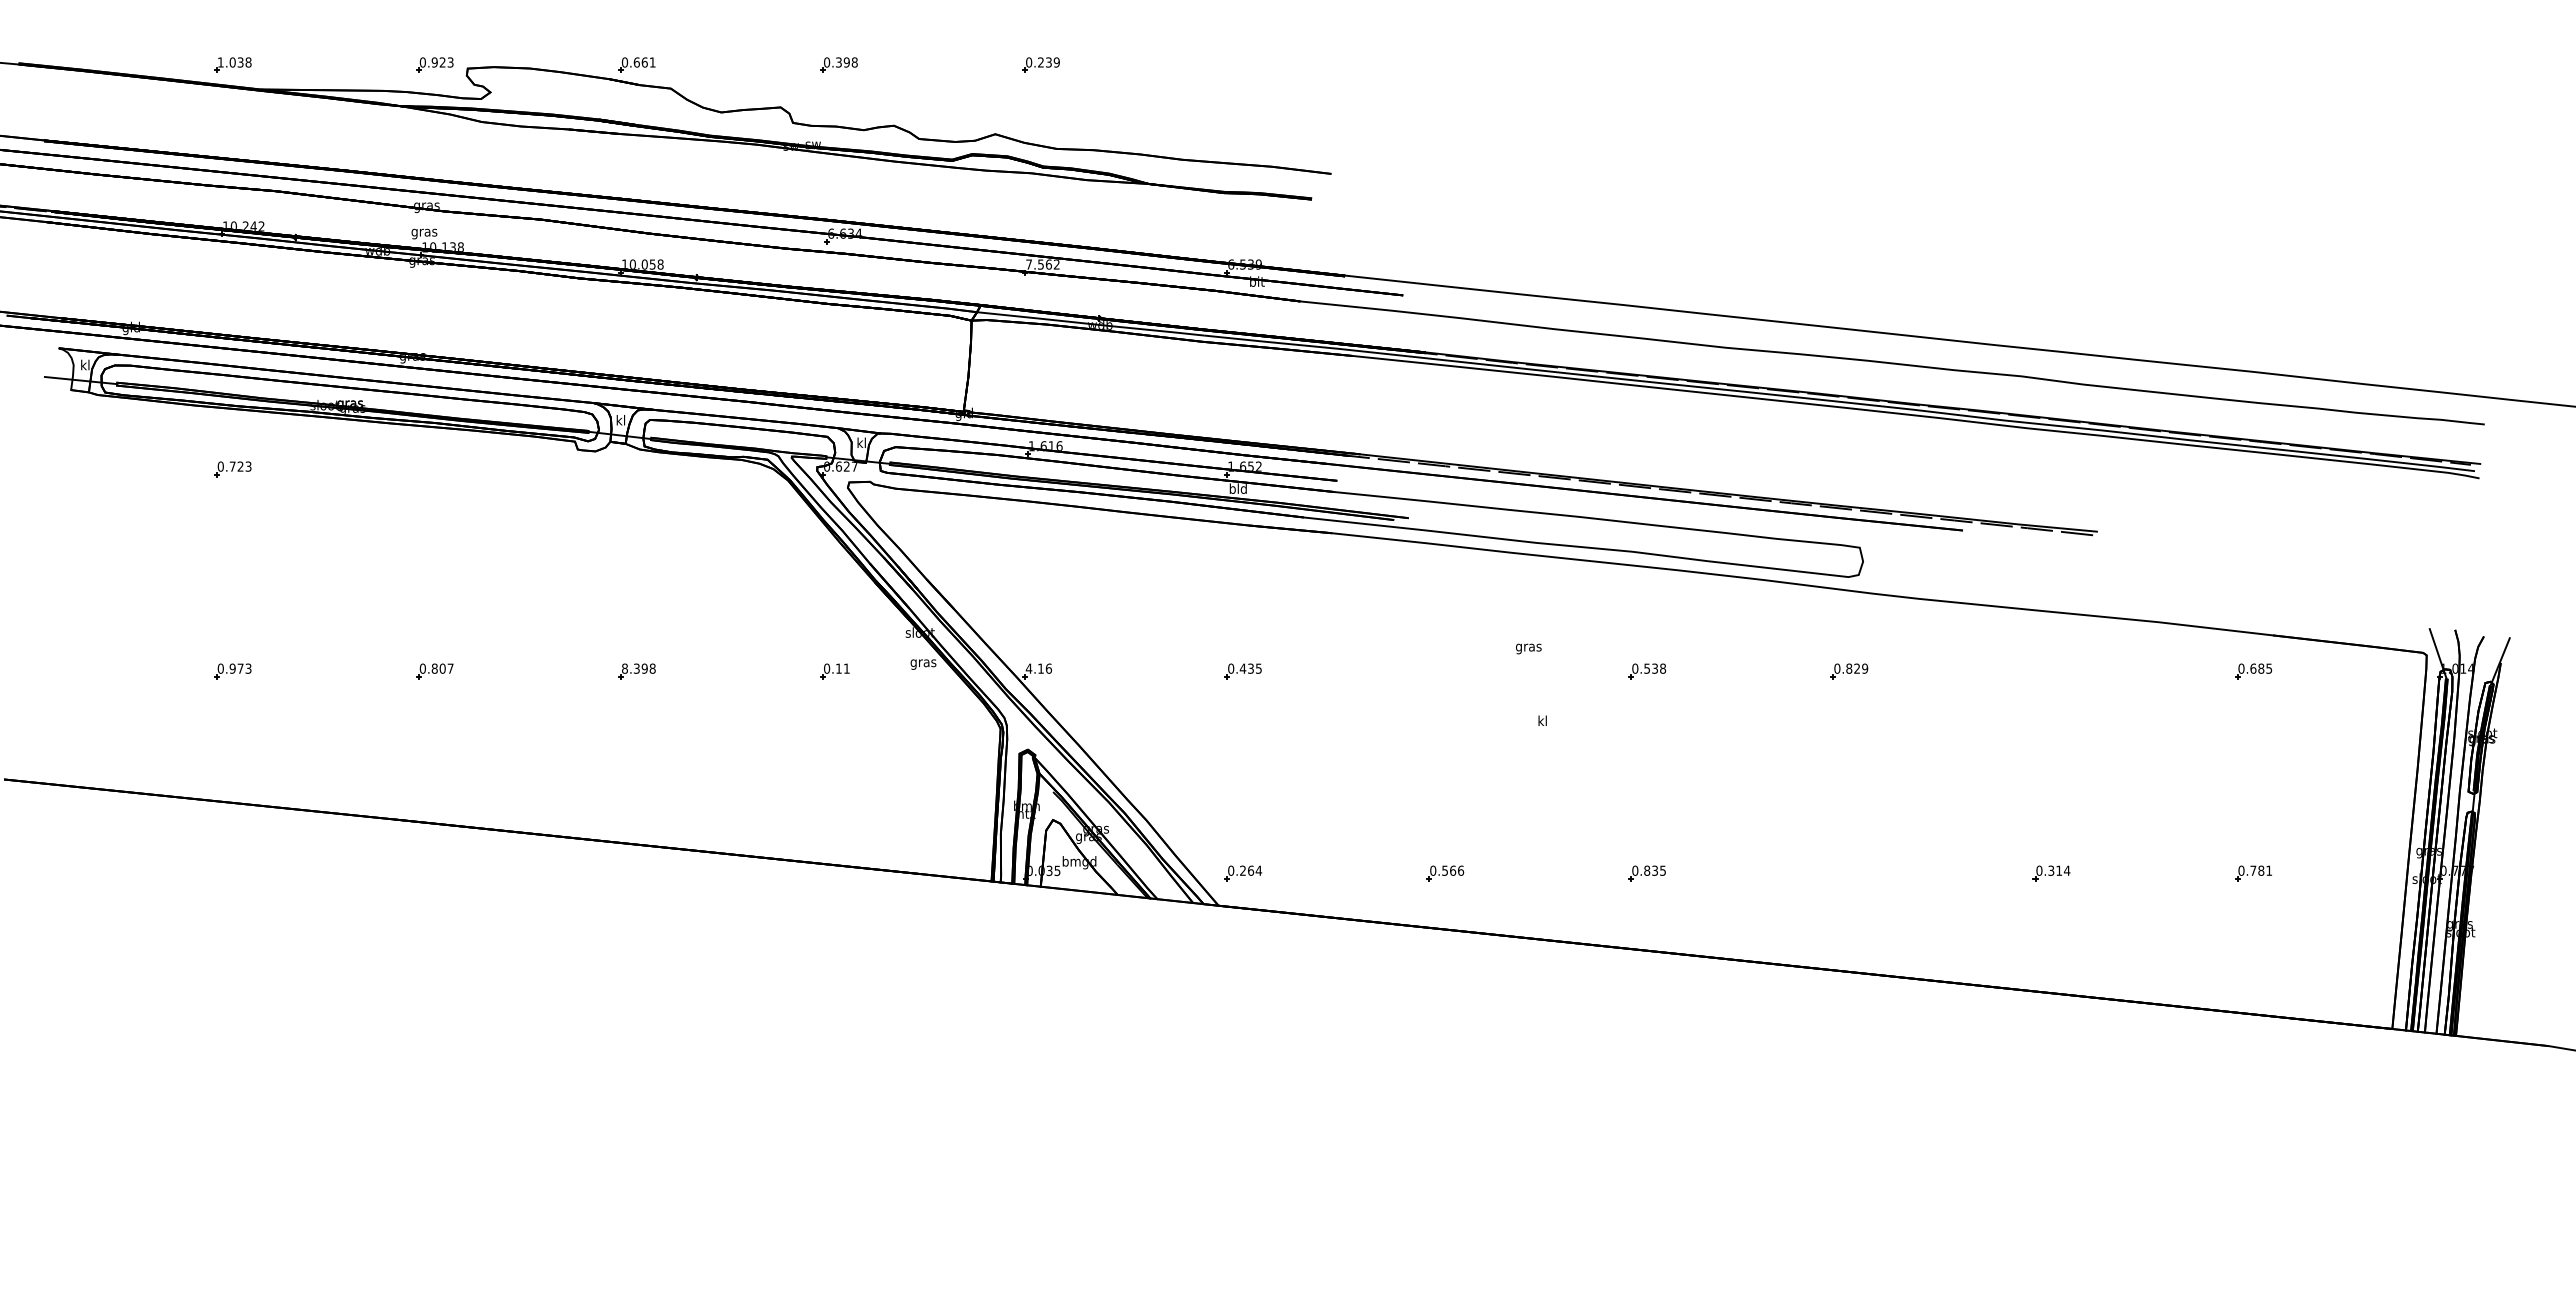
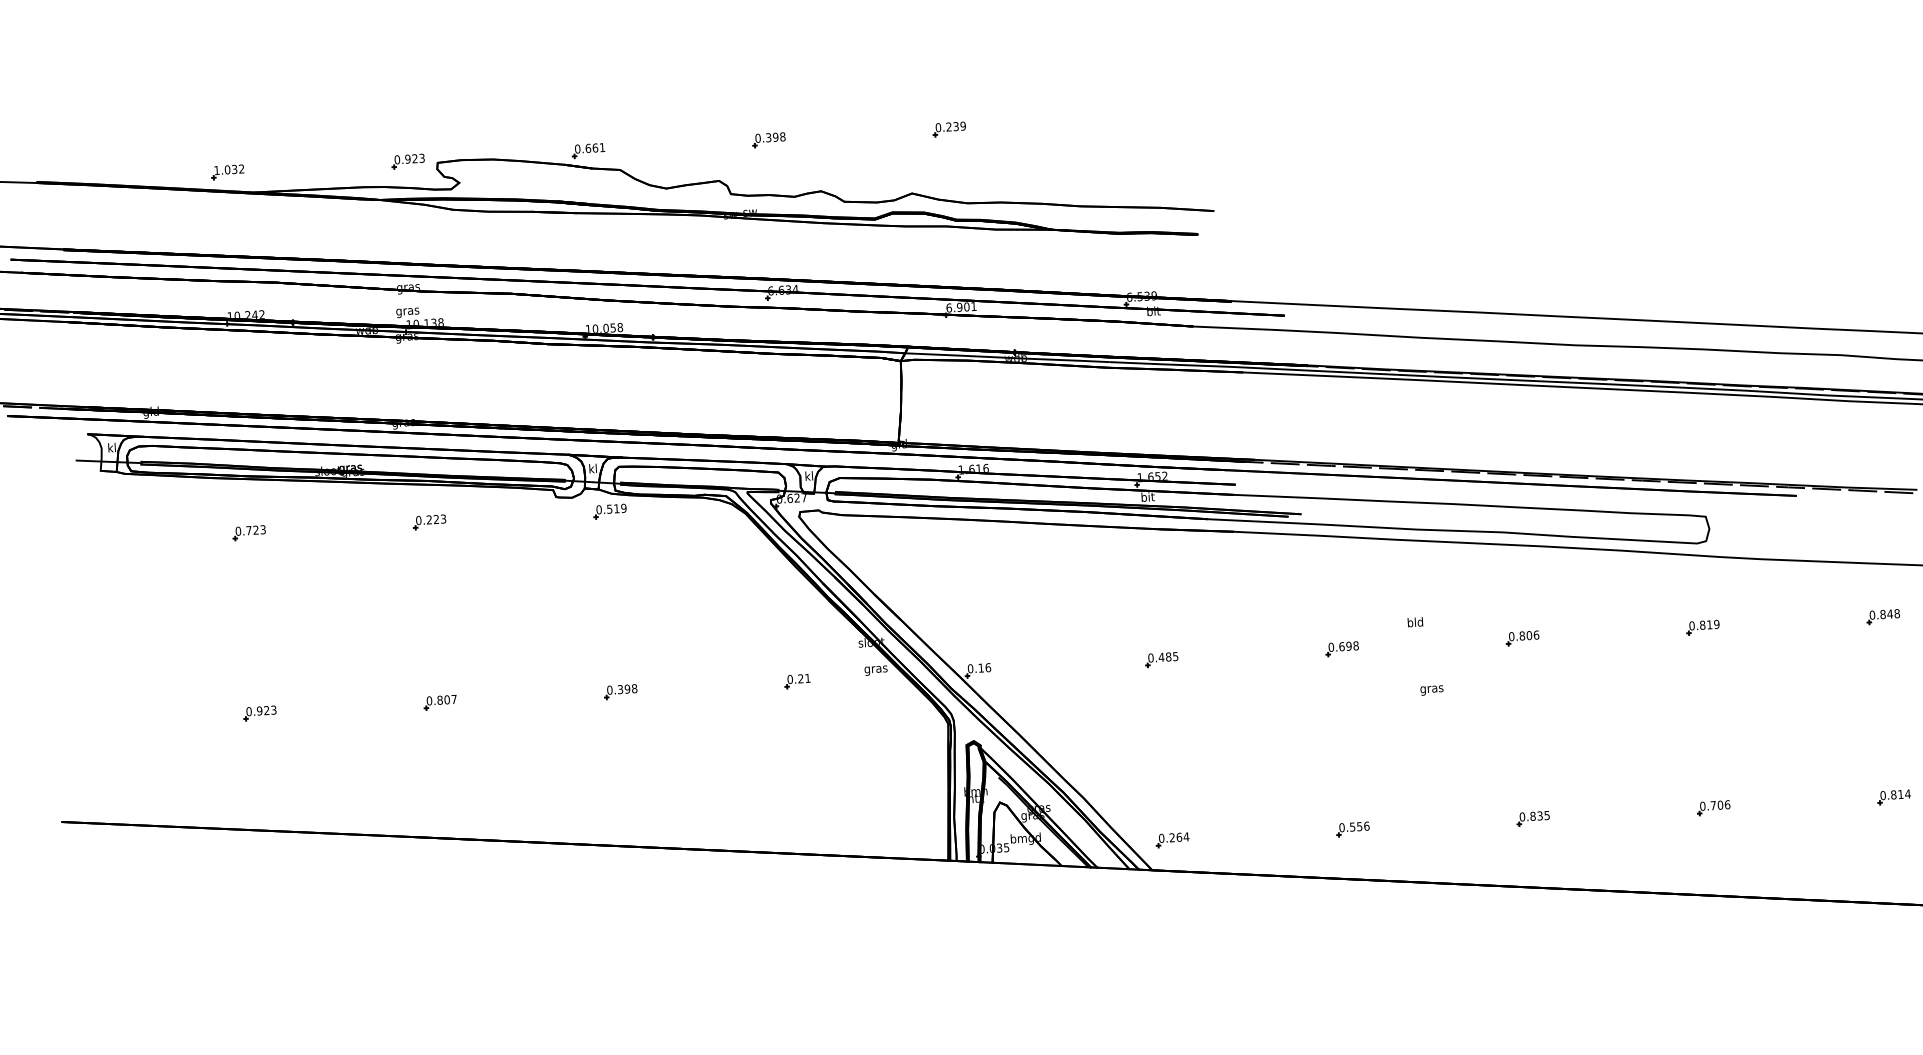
text: (248, 62) -> (241, 169), 1.038 -> 1.032
text: (1042, 264) -> (961, 307), 7.562 -> 6.901
part: (434, 469) -> (429, 522), added
part: (636, 469) -> (609, 511), added
text: (1237, 488) -> (1147, 496), bld -> bit
text: (1528, 647) -> (1415, 623), gras -> bld
text: (240, 668) -> (266, 710), 0.973 -> 0.923
text: (624, 668) -> (609, 690), 8.398 -> 0.398
text: (838, 668) -> (800, 678), 0.11 -> 0.21
text: (1028, 668) -> (970, 668), 4.16 -> 0.16
text: (1250, 668) -> (1168, 656), 0.435 -> 0.485
text: (1655, 668) -> (1529, 635), 0.538 -> 0.806
text: (1856, 668) -> (1709, 624), 0.829 -> 0.819
part: (1444, 671) -> (1341, 649), added
part: (2051, 671) -> (1883, 617), added
text: (1542, 721) -> (1431, 688), kl -> gras
text: (1453, 870) -> (1360, 826), 0.566 -> 0.556
text: (2051, 870) -> (1893, 794), 0.314 -> 0.814
part: (1849, 873) -> (1713, 808), added

